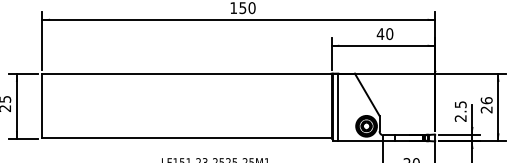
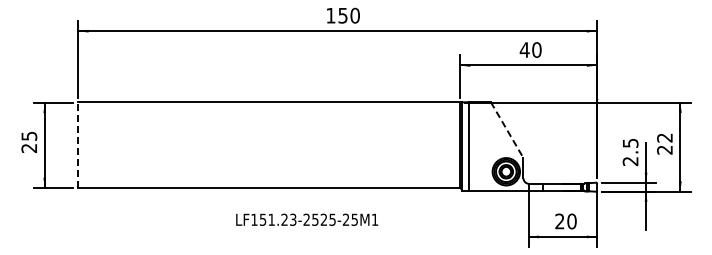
line: (367, 95) -> (507, 130), solid -> dashed
text: (486, 100) -> (664, 137), 26 -> 22
line: (42, 105) -> (78, 144), solid -> dashed

